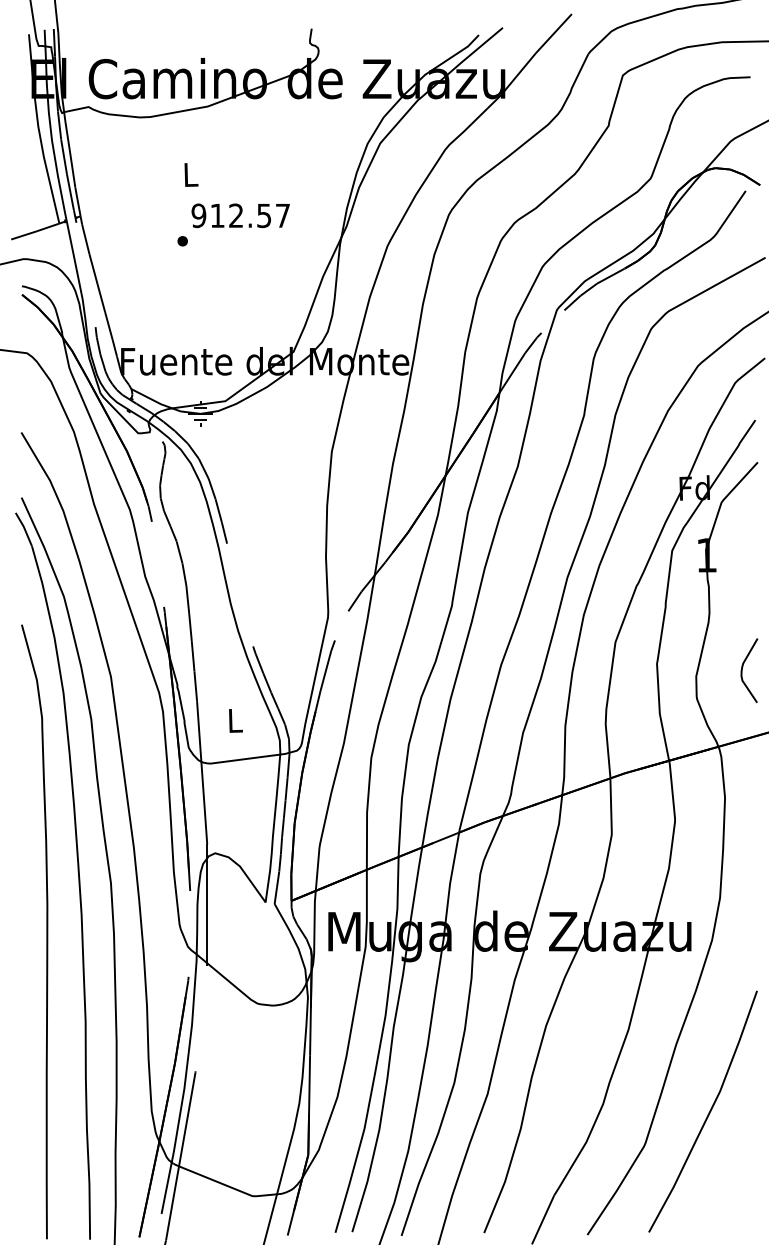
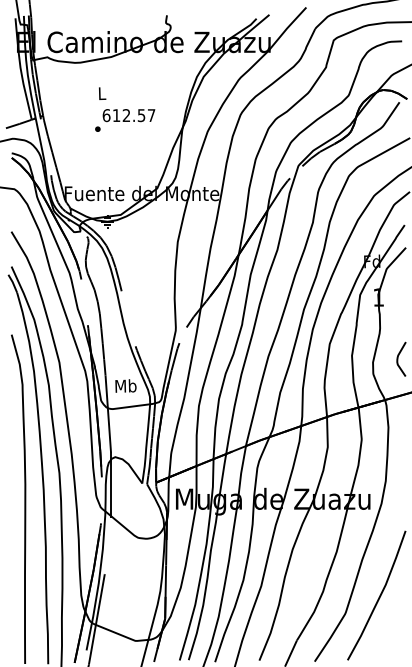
text: (198, 215) -> (106, 115), 912.57 -> 612.57
text: (234, 719) -> (125, 385), L -> Mb

